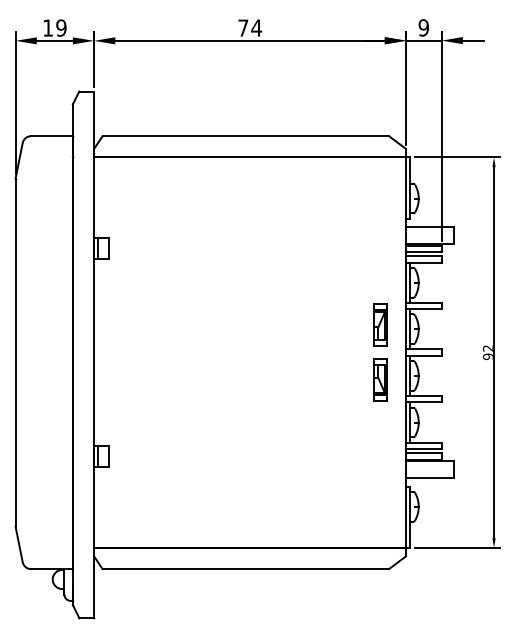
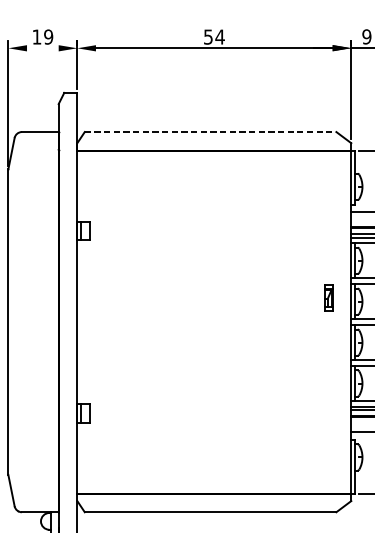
text: (243, 27) -> (208, 36), 74 -> 54
line: (54, 40) -> (42, 47), removed
line: (246, 136) -> (211, 132), solid -> dashed
part: (380, 324) -> (328, 297), size x0.7
part: (380, 379) -> (328, 345), removed

